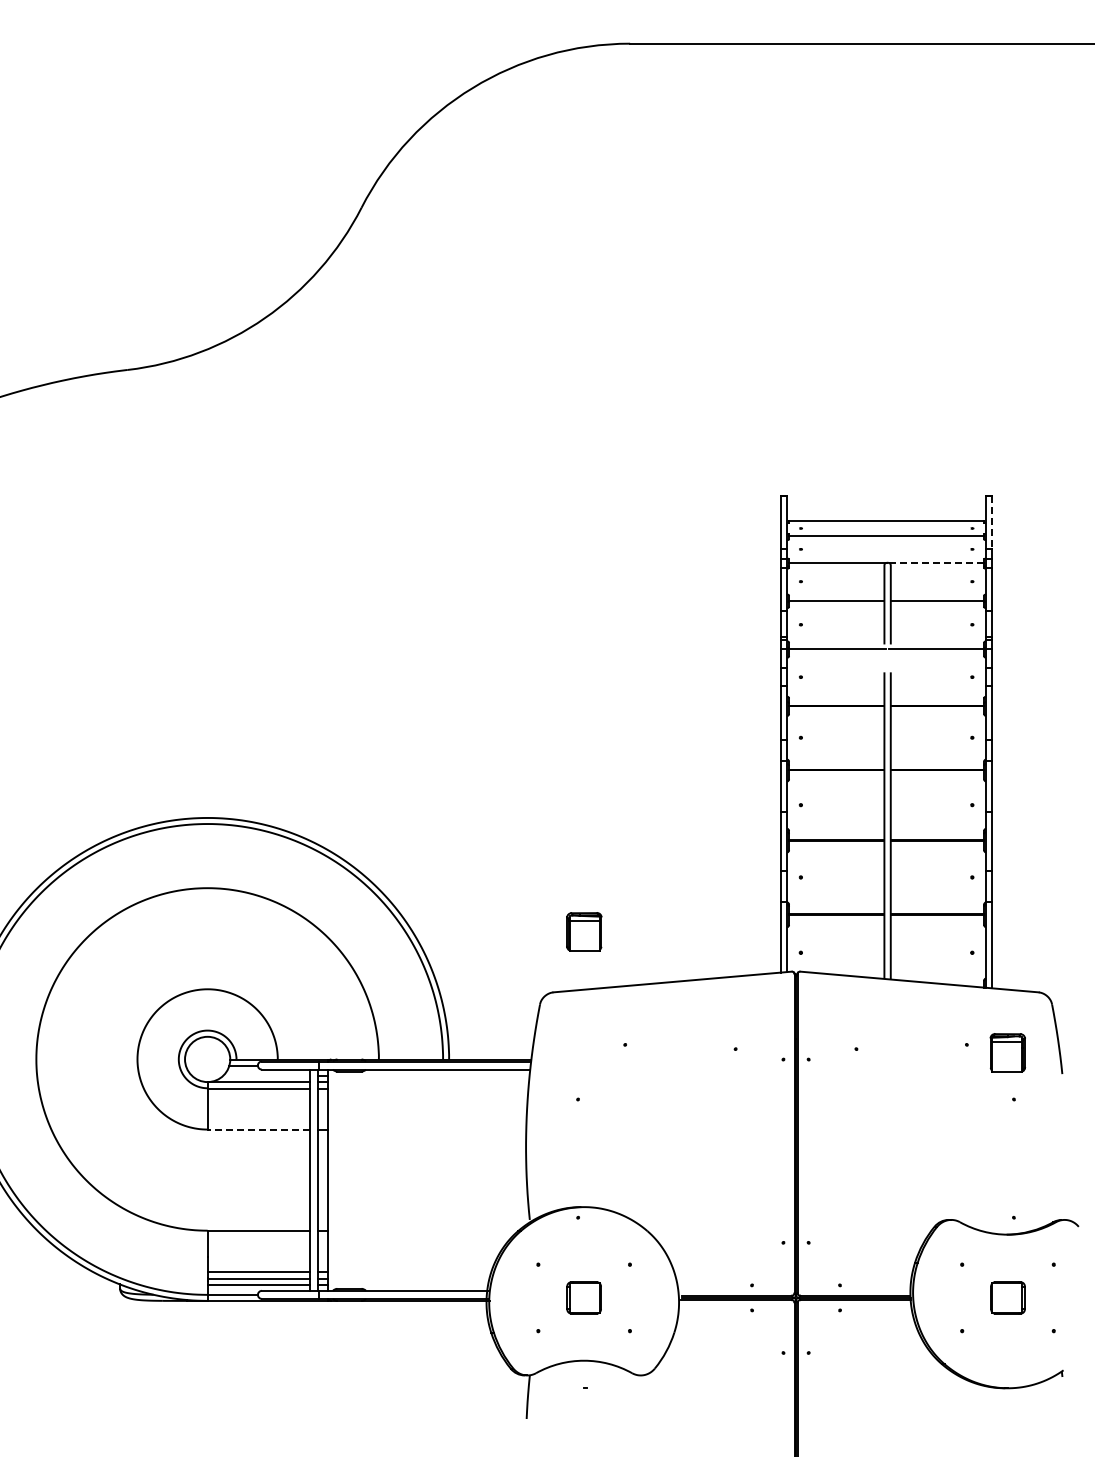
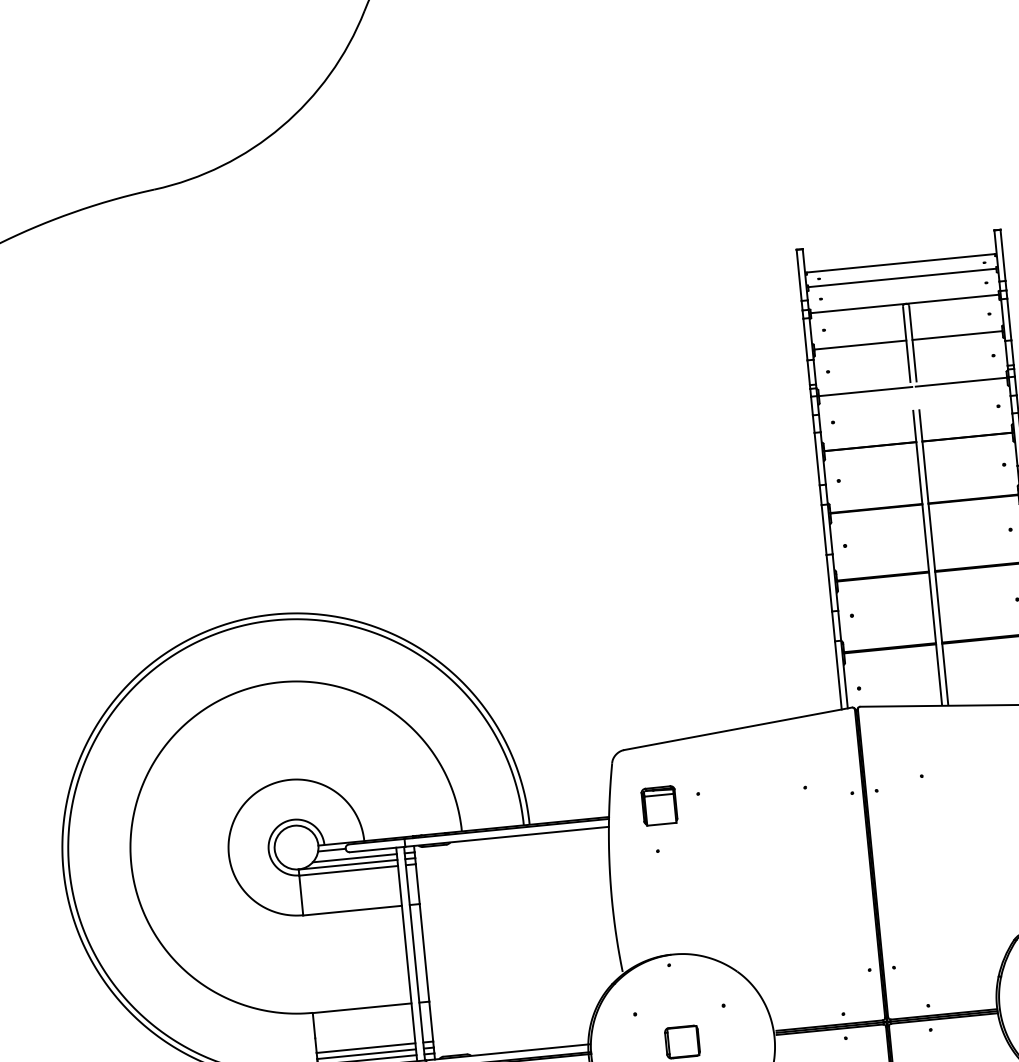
line: (992, 523) -> (1003, 256), dashed -> solid
line: (935, 562) -> (952, 299), dashed -> solid
part: (584, 931) -> (659, 805), moved
line: (265, 1076) -> (354, 858), added
line: (258, 1129) -> (352, 910), dashed -> solid

